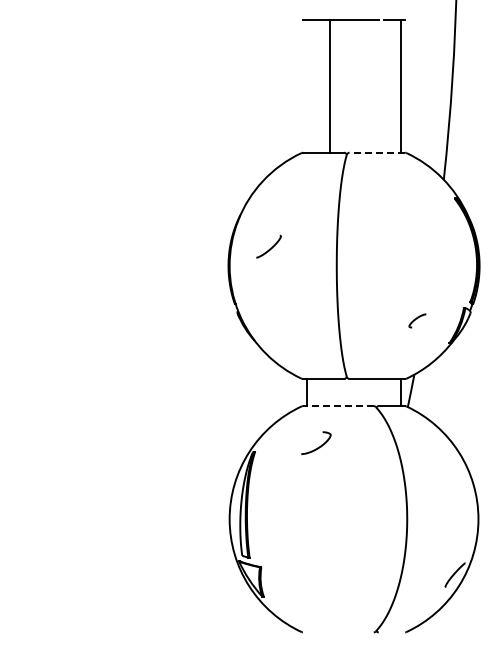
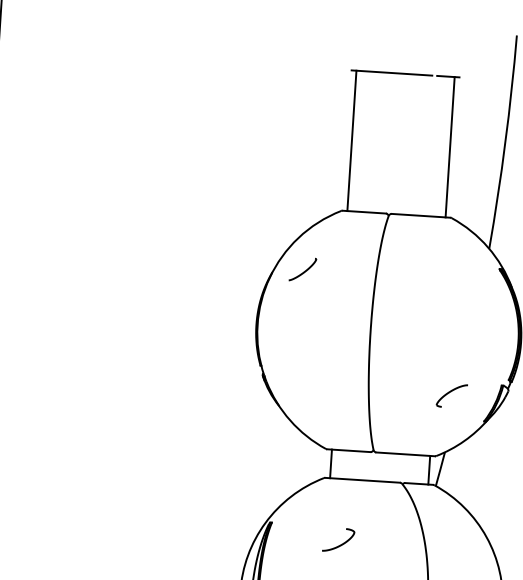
line: (330, 85) -> (351, 140), moved
line: (377, 152) -> (421, 215), dashed -> solid
part: (268, 246) -> (302, 269), moved
part: (417, 320) -> (451, 395), size x1.67
line: (337, 406) -> (361, 480), dashed -> solid
curve: (320, 445) -> (342, 542), moved

